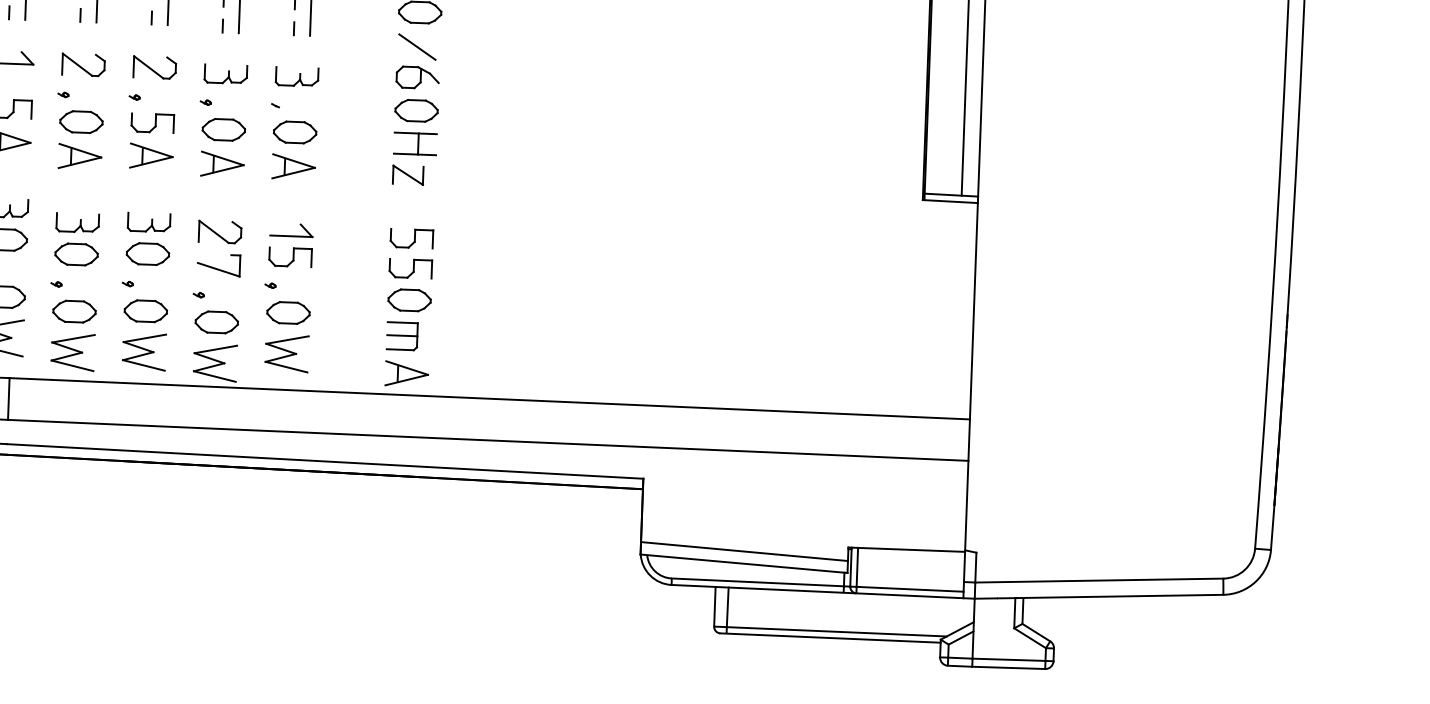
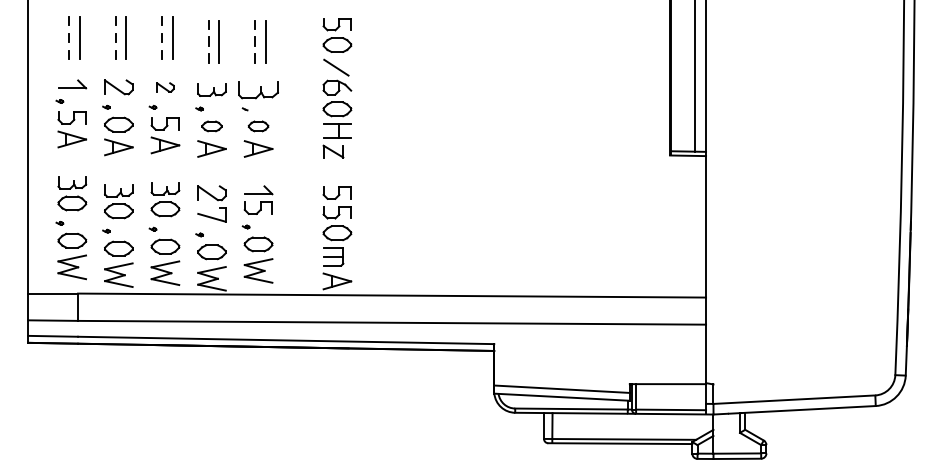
part: (154, 67) -> (165, 87), size x0.6
part: (297, 76) -> (258, 89), size x1.4
part: (223, 130) -> (211, 126), size x0.7
part: (294, 132) -> (258, 126), size x0.7

